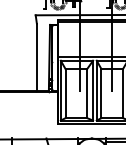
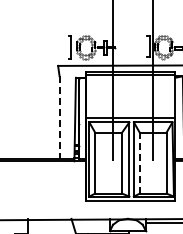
line: (36, 56) -> (59, 117), solid -> dashed
line: (101, 93) -> (139, 162), solid -> dashed

